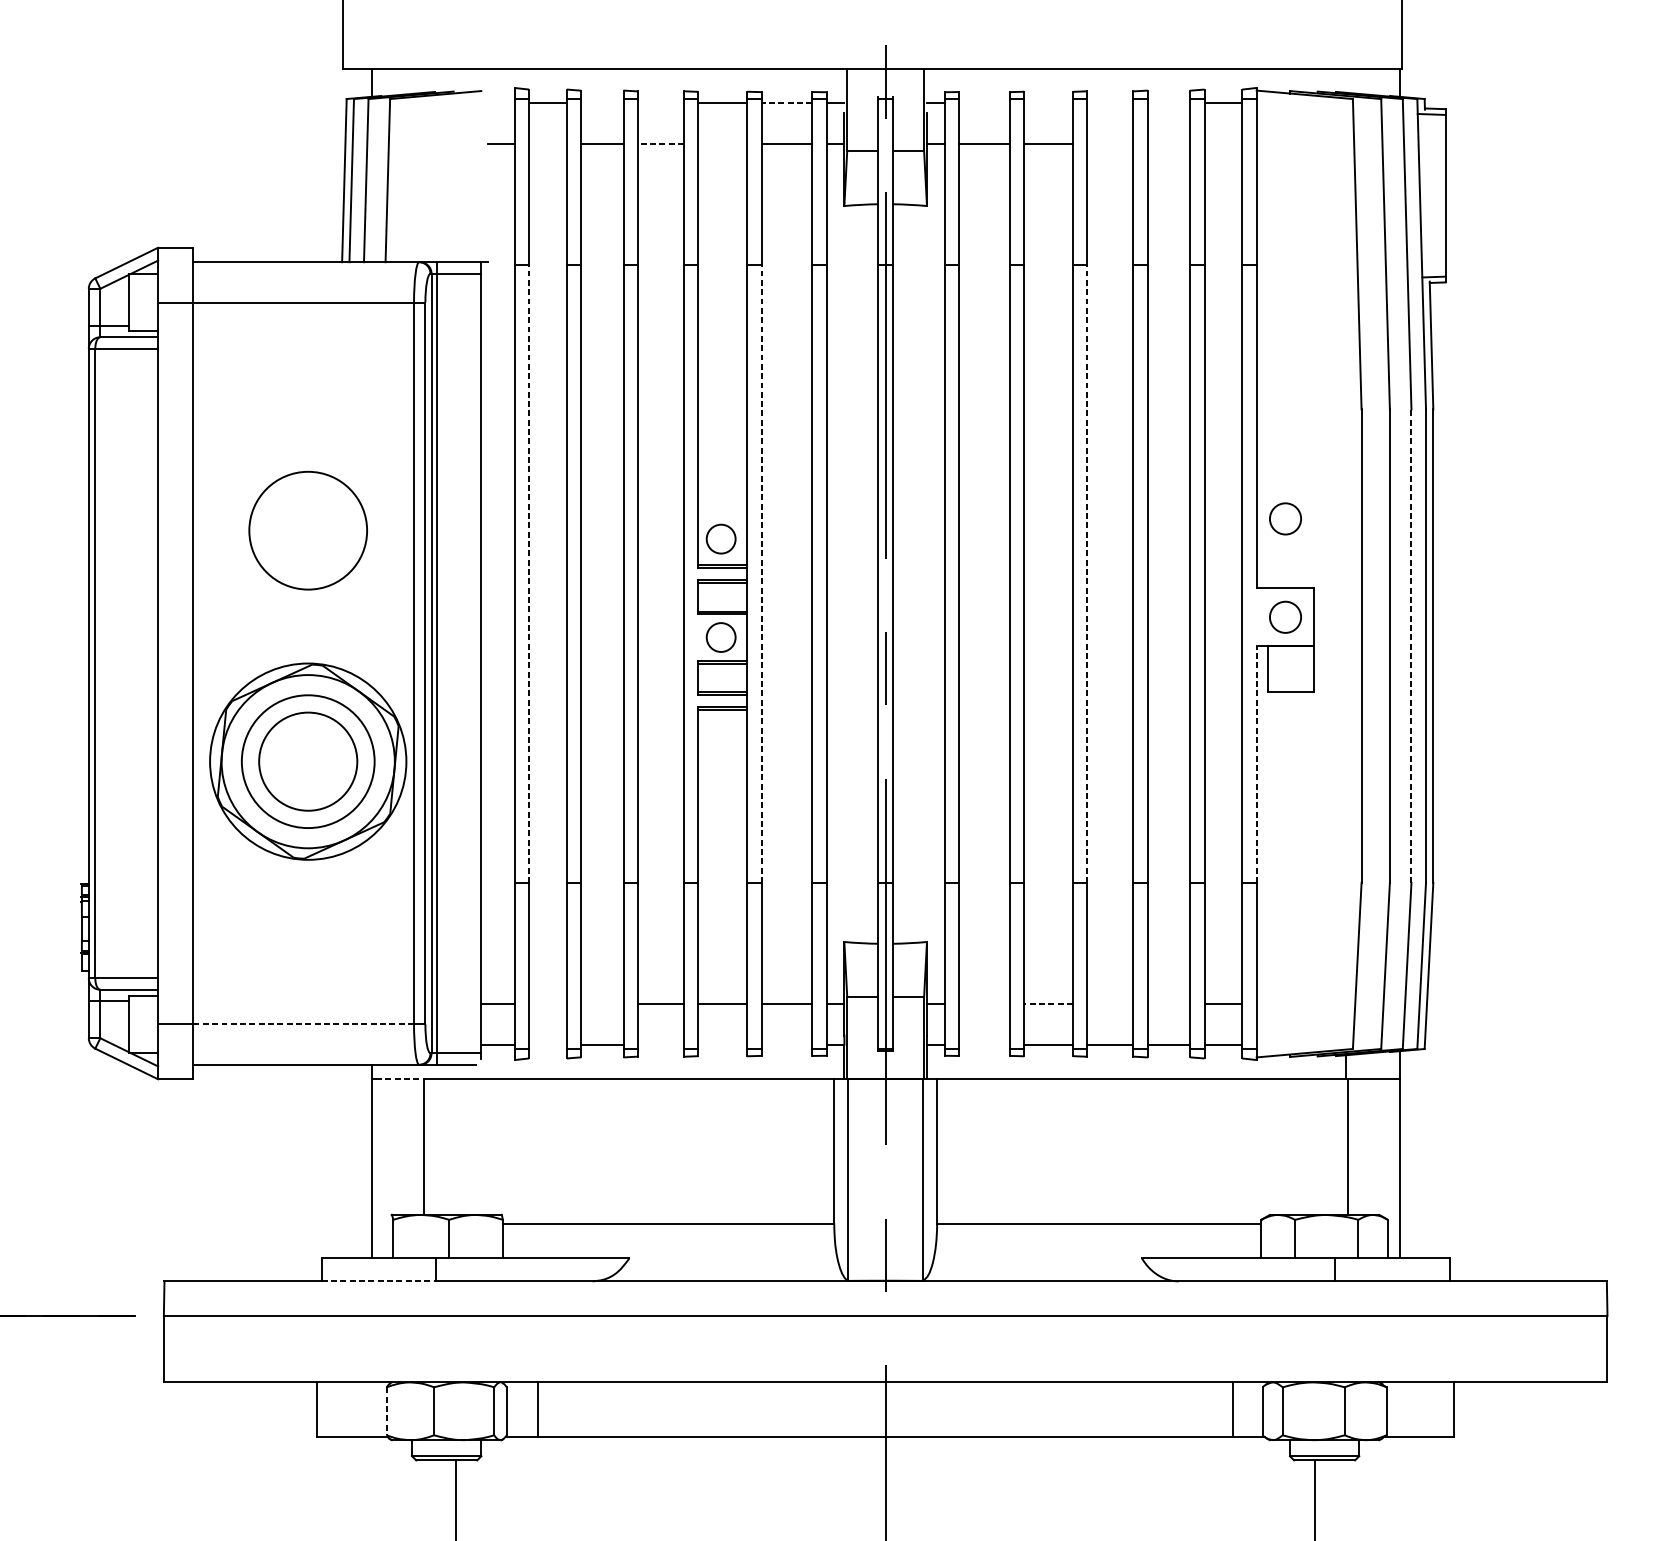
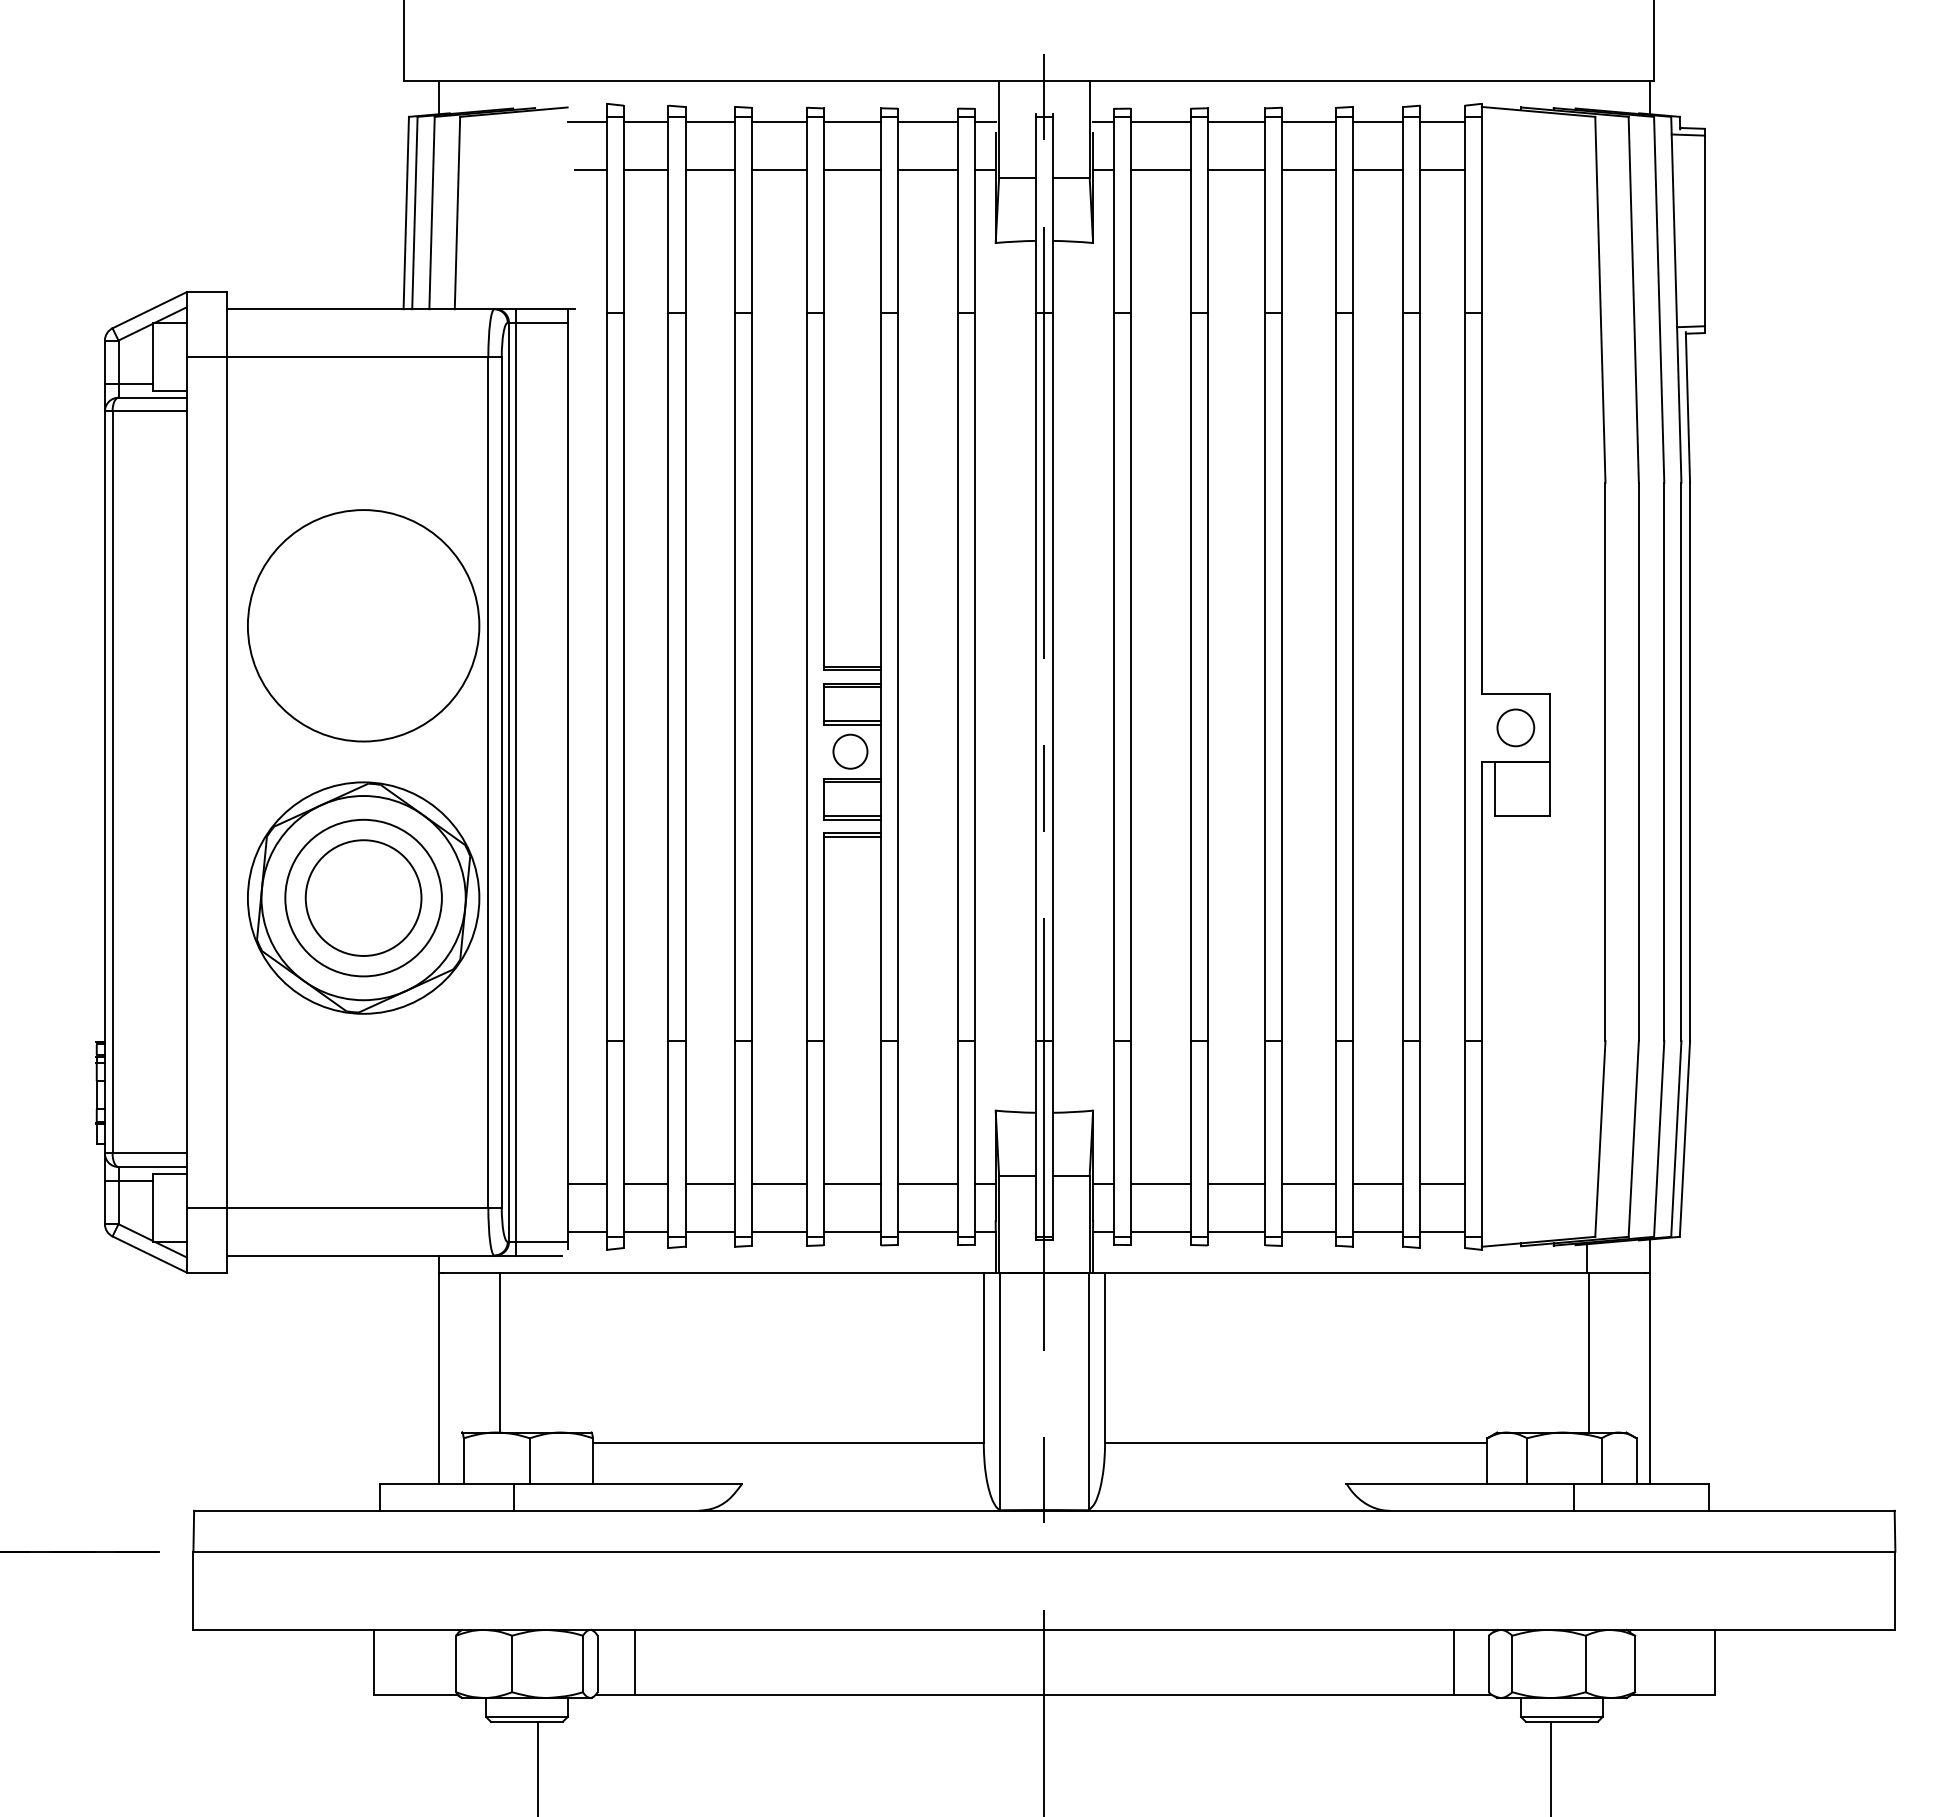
line: (498, 103) -> (587, 122), added
line: (602, 103) -> (710, 122), added
line: (660, 103) -> (779, 122), added
line: (787, 103) -> (928, 122), dashed -> solid
line: (984, 103) -> (1160, 122), added
line: (1048, 103) -> (1236, 122), added
line: (1110, 103) -> (1309, 122), added
line: (1169, 103) -> (1378, 122), added
line: (548, 143) -> (646, 169), added
line: (660, 143) -> (778, 169), dashed -> solid
line: (722, 143) -> (852, 169), added
line: (1110, 143) -> (1309, 169), added
line: (1169, 143) -> (1378, 169), added
line: (1223, 143) -> (1442, 169), added
circle: (1285, 518) -> (1515, 611), removed
circle: (308, 530) -> (363, 625), size x1.67
circle: (721, 538) -> (850, 635), removed
line: (529, 573) -> (624, 676), dashed -> solid
line: (761, 573) -> (898, 676), dashed -> solid
line: (1087, 573) -> (1282, 676), dashed -> solid
line: (1411, 645) -> (1664, 761), dashed -> solid
line: (1256, 764) -> (1481, 901), dashed -> solid
line: (548, 1004) -> (646, 1184), added
line: (602, 1004) -> (710, 1184), added
line: (984, 1004) -> (1160, 1184), added
line: (1048, 1004) -> (1236, 1184), dashed -> solid
line: (1110, 1004) -> (1309, 1184), added
line: (1169, 1004) -> (1378, 1184), added
line: (303, 1024) -> (357, 1207), dashed -> solid
line: (548, 1044) -> (646, 1231), added
line: (660, 1044) -> (779, 1231), added
line: (722, 1044) -> (852, 1231), added
line: (786, 1044) -> (927, 1231), added
line: (984, 1044) -> (1160, 1231), added
line: (400, 1079) -> (472, 1272), dashed -> solid
line: (379, 1281) -> (447, 1510), dashed -> solid
line: (387, 1411) -> (456, 1664), dashed -> solid

